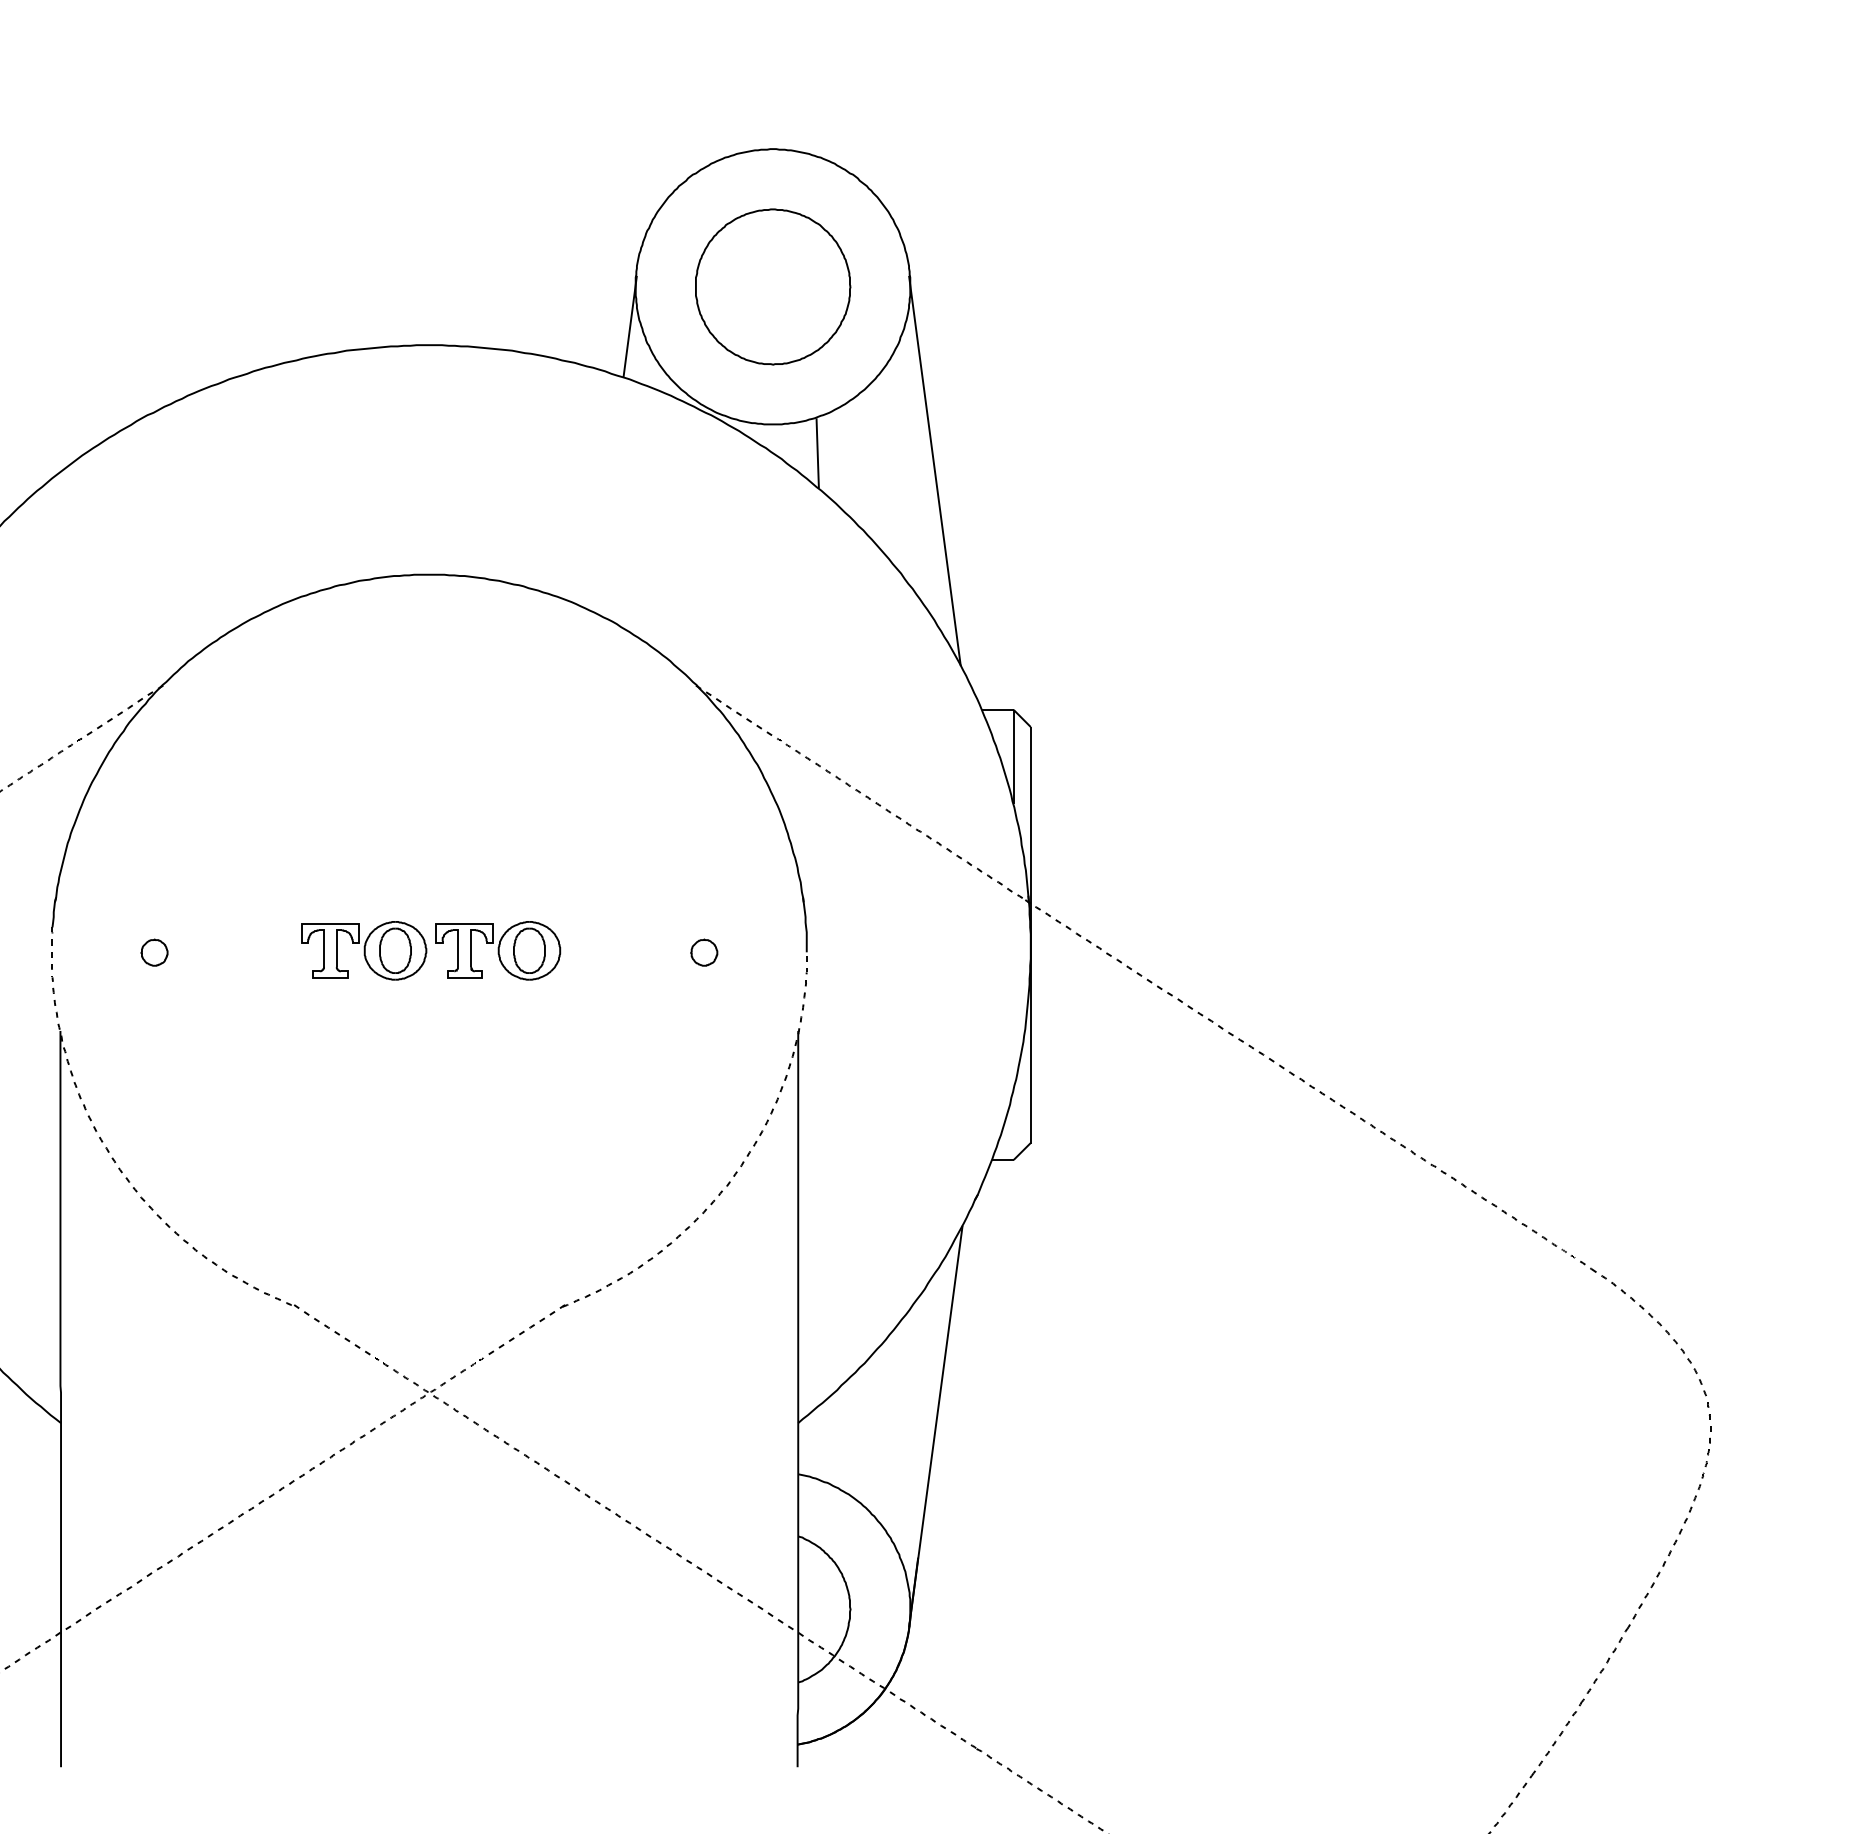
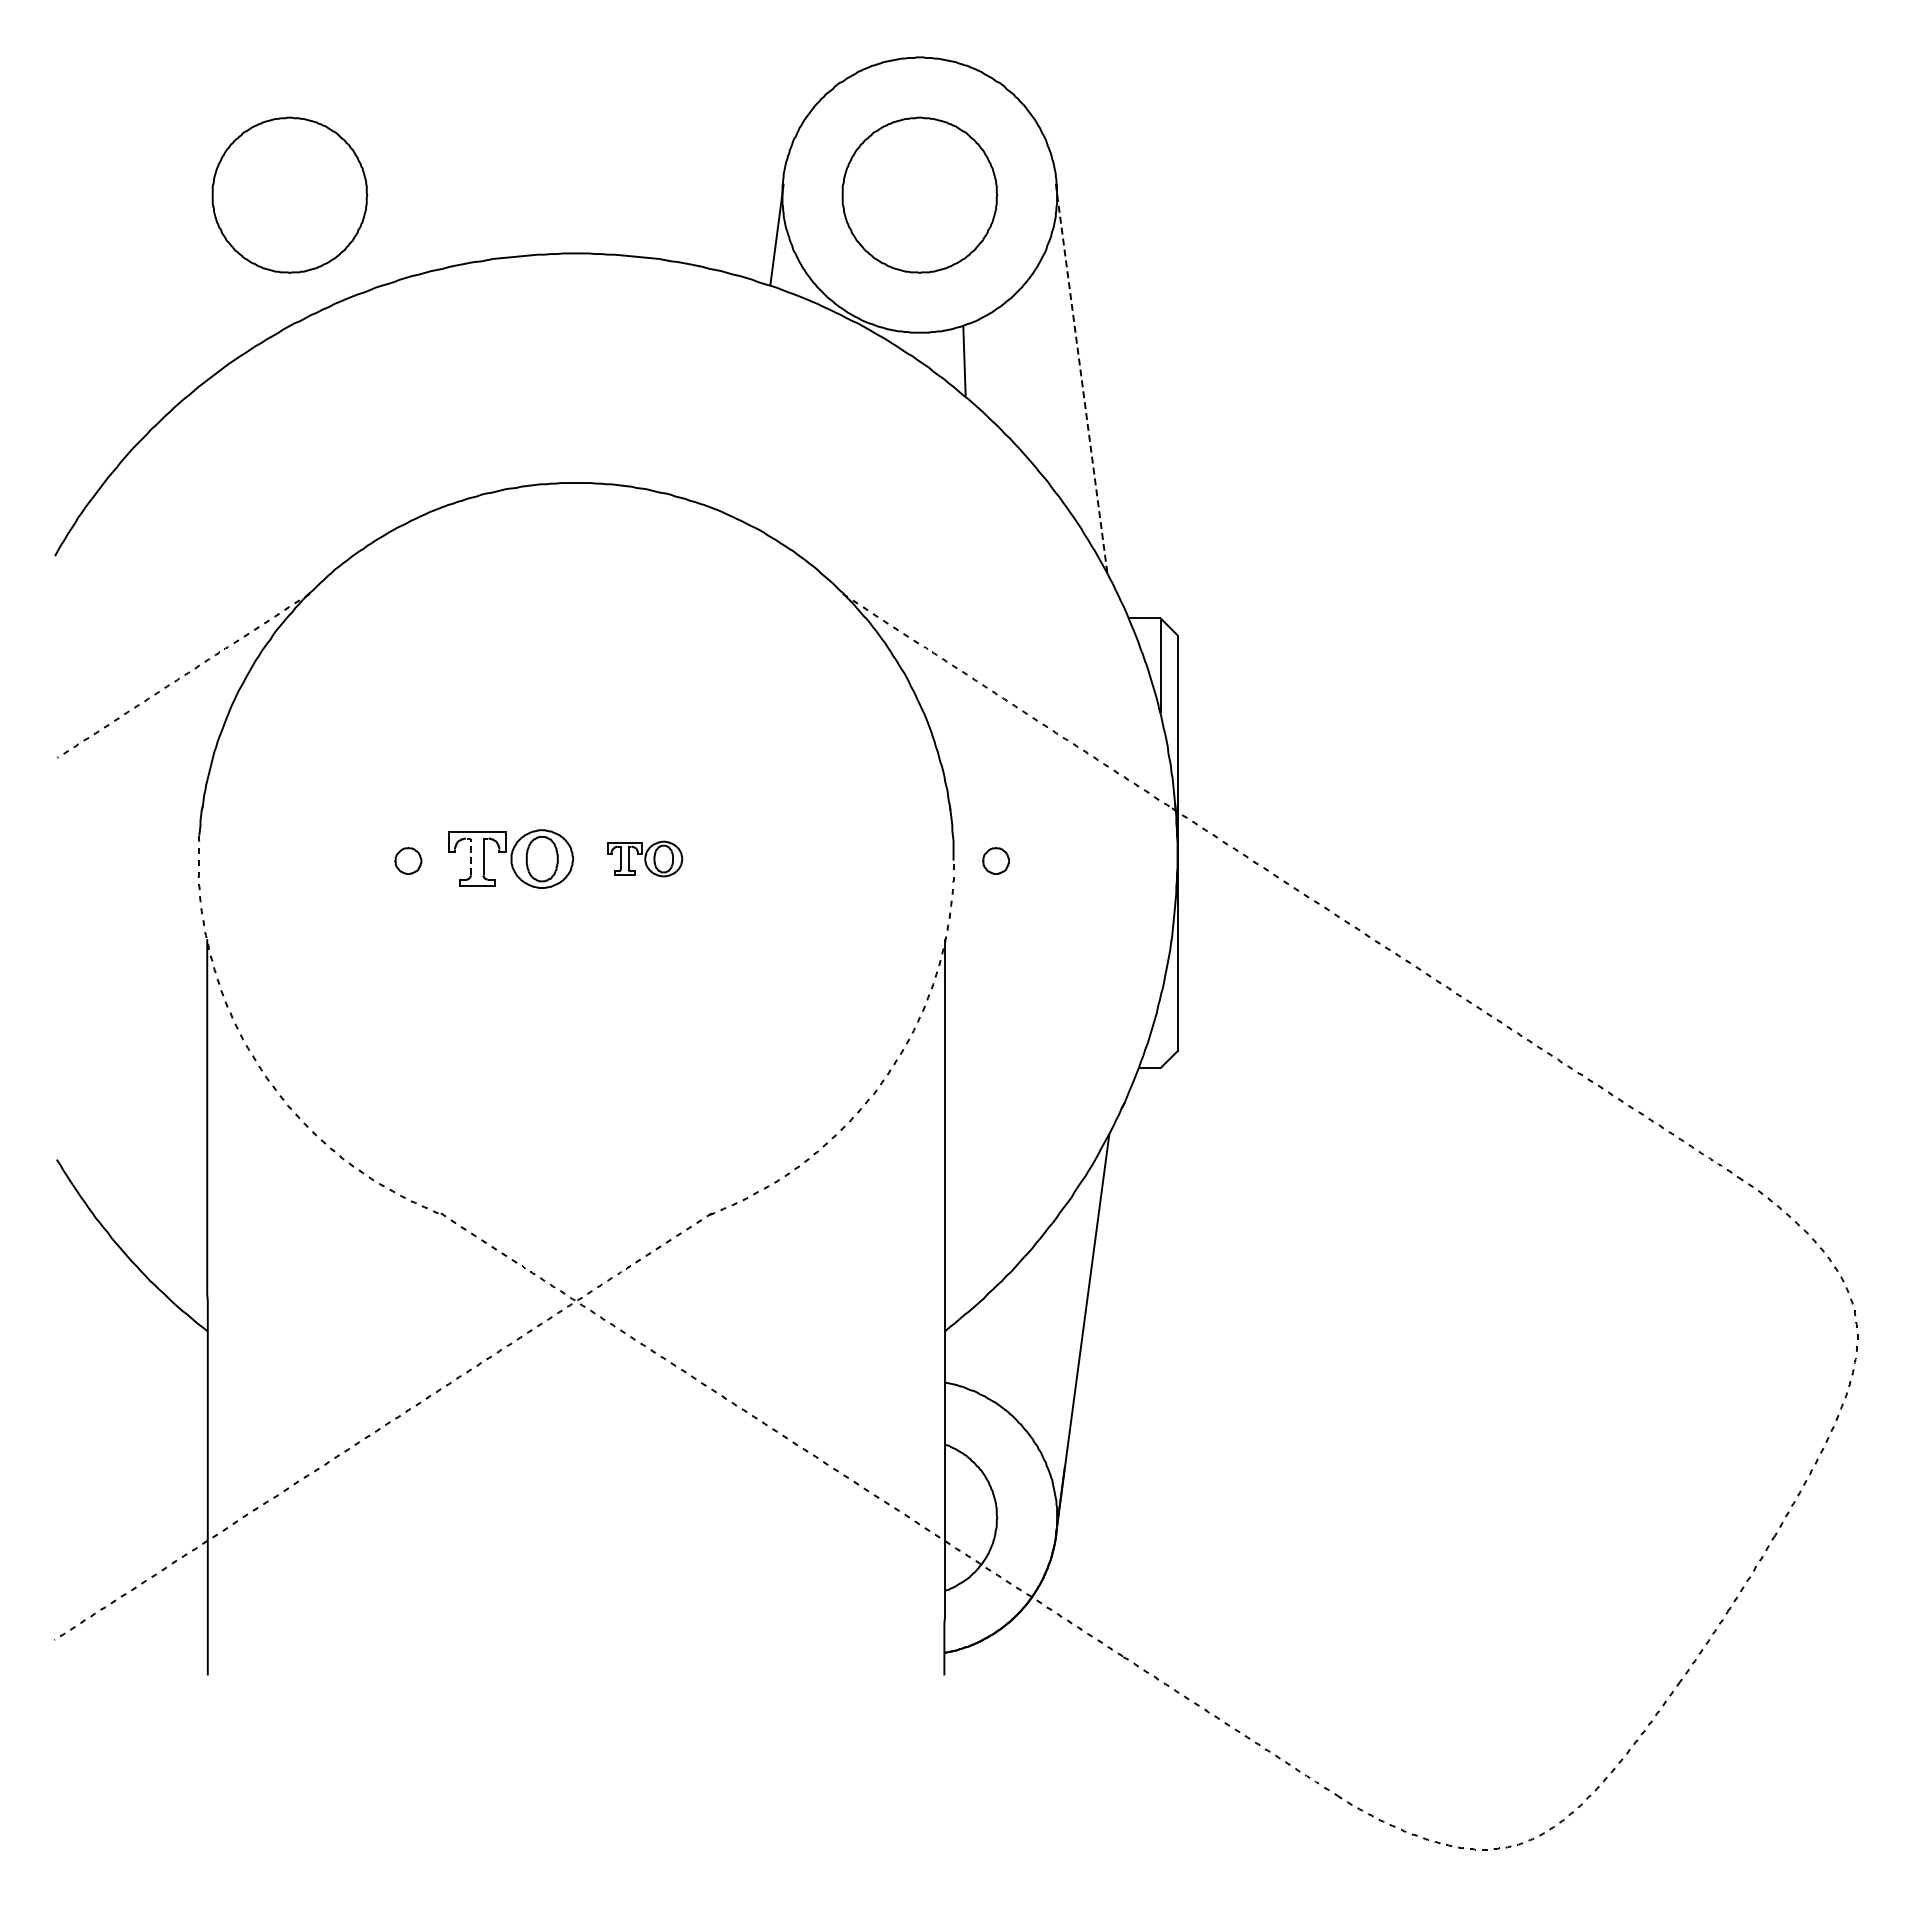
part: (142, 286) -> (289, 194), added
line: (934, 471) -> (1081, 379), solid -> dashed
line: (323, 945) -> (470, 853), solid -> dashed
part: (497, 950) -> (644, 858), size x0.6
part: (154, 952) -> (408, 860), moved
part: (703, 952) -> (995, 860), moved

